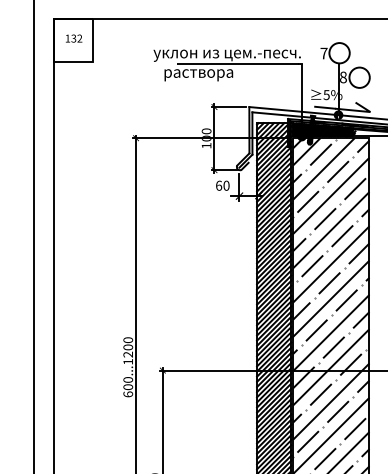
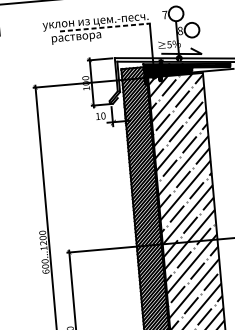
line: (238, 63) -> (104, 27), solid -> dashed
text: (219, 185) -> (98, 116), 60 -> 10

